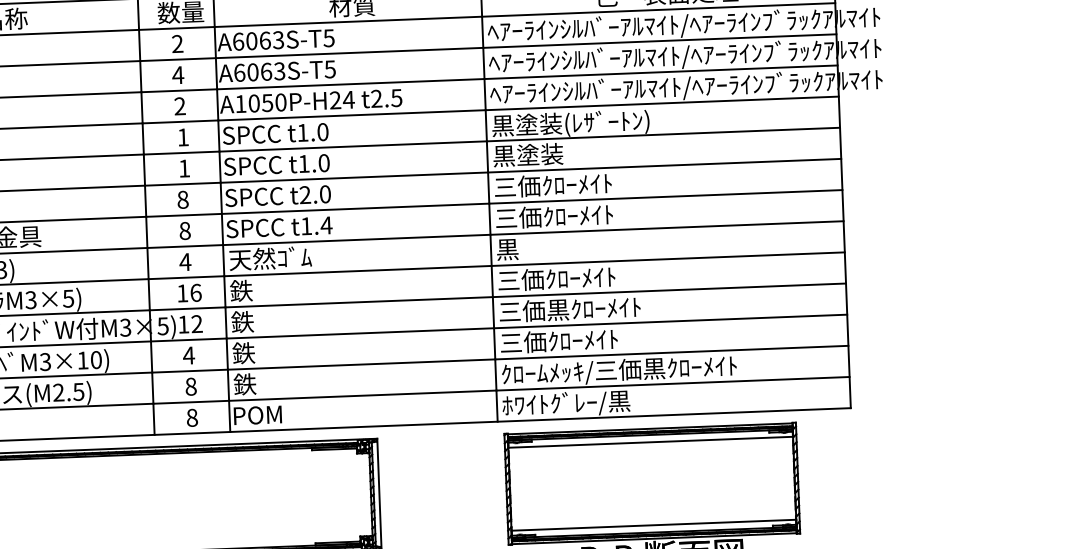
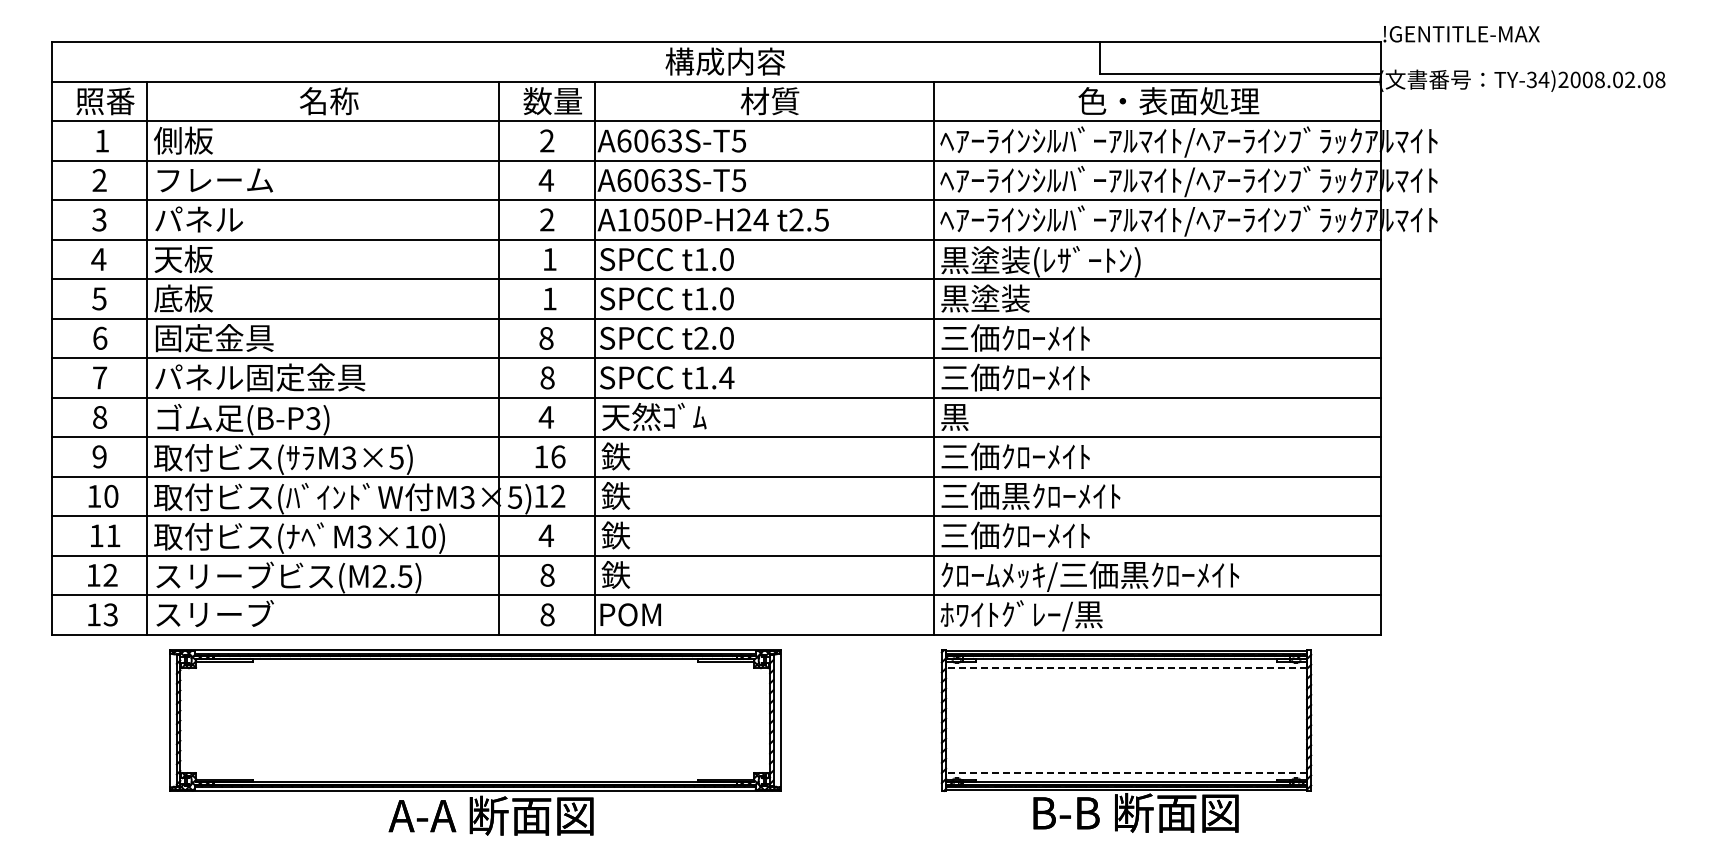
line: (650, 441) -> (1126, 667), solid -> dashed
line: (653, 525) -> (1126, 773), solid -> dashed

